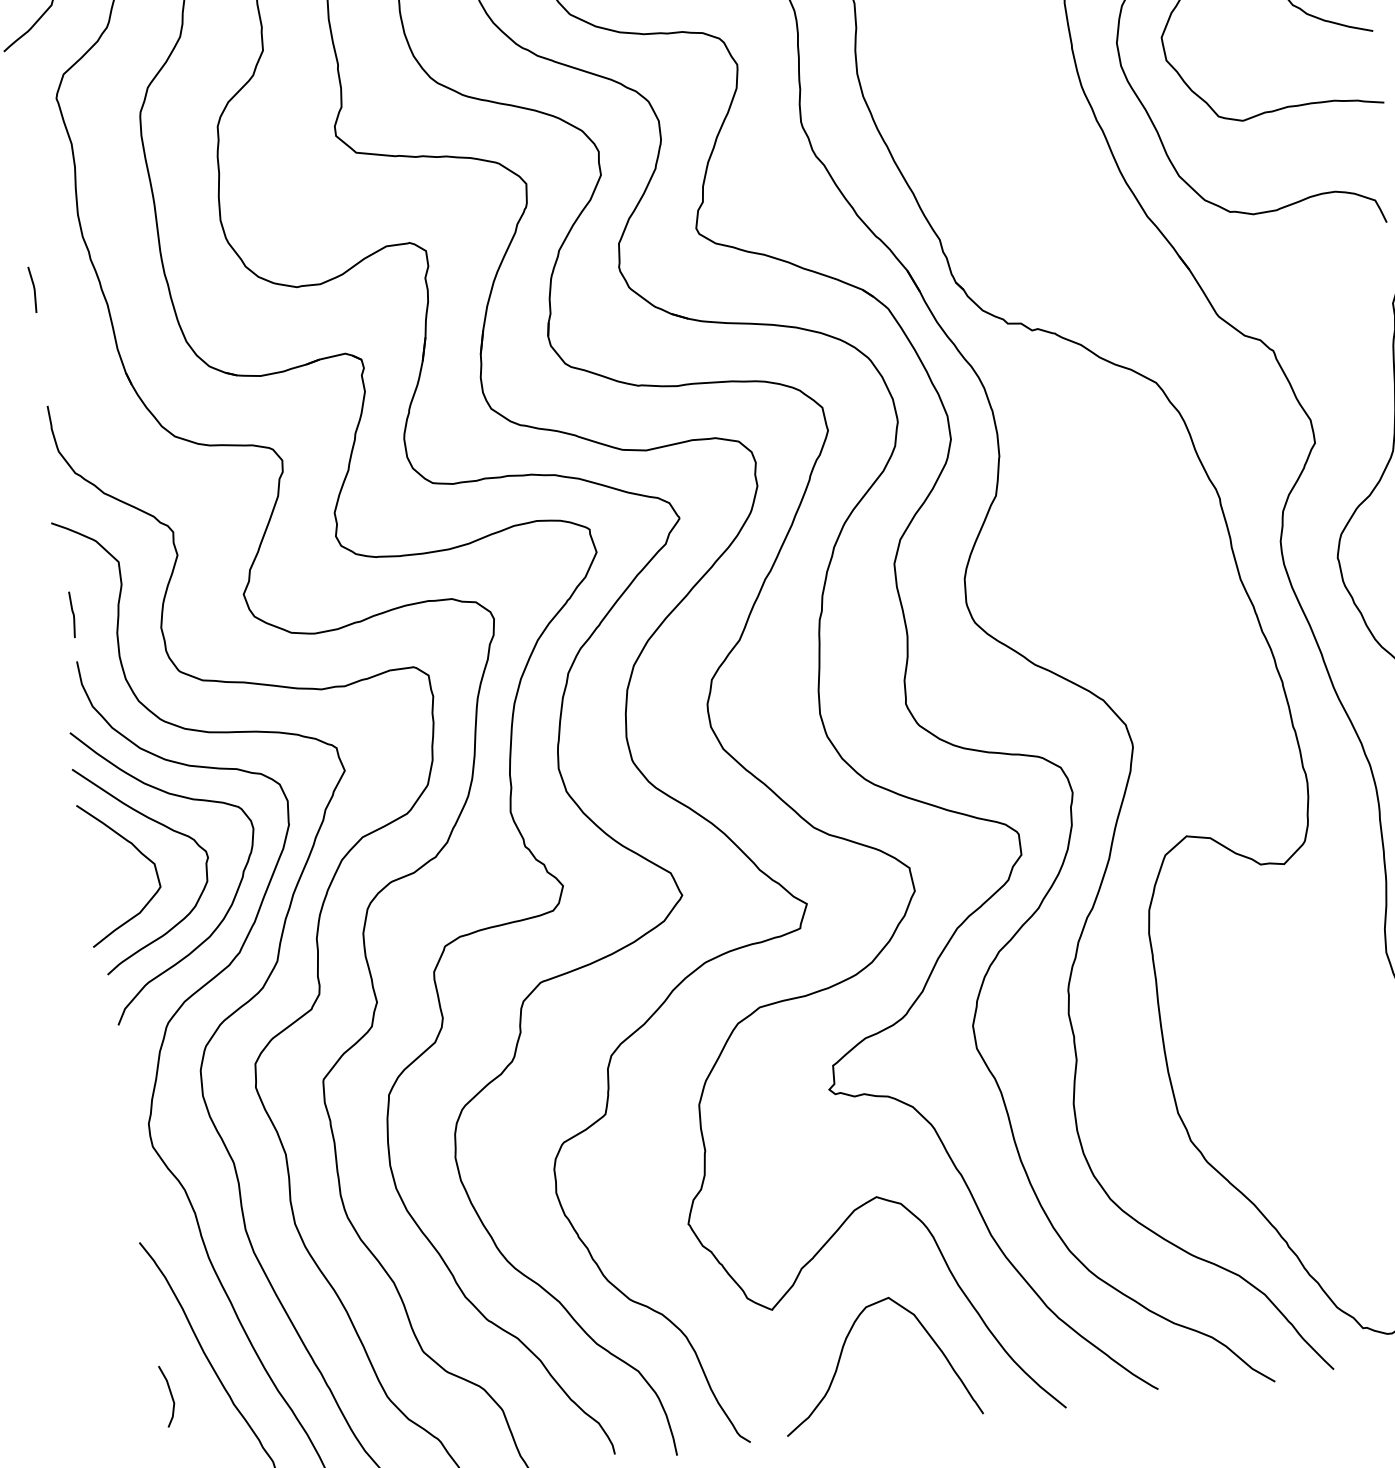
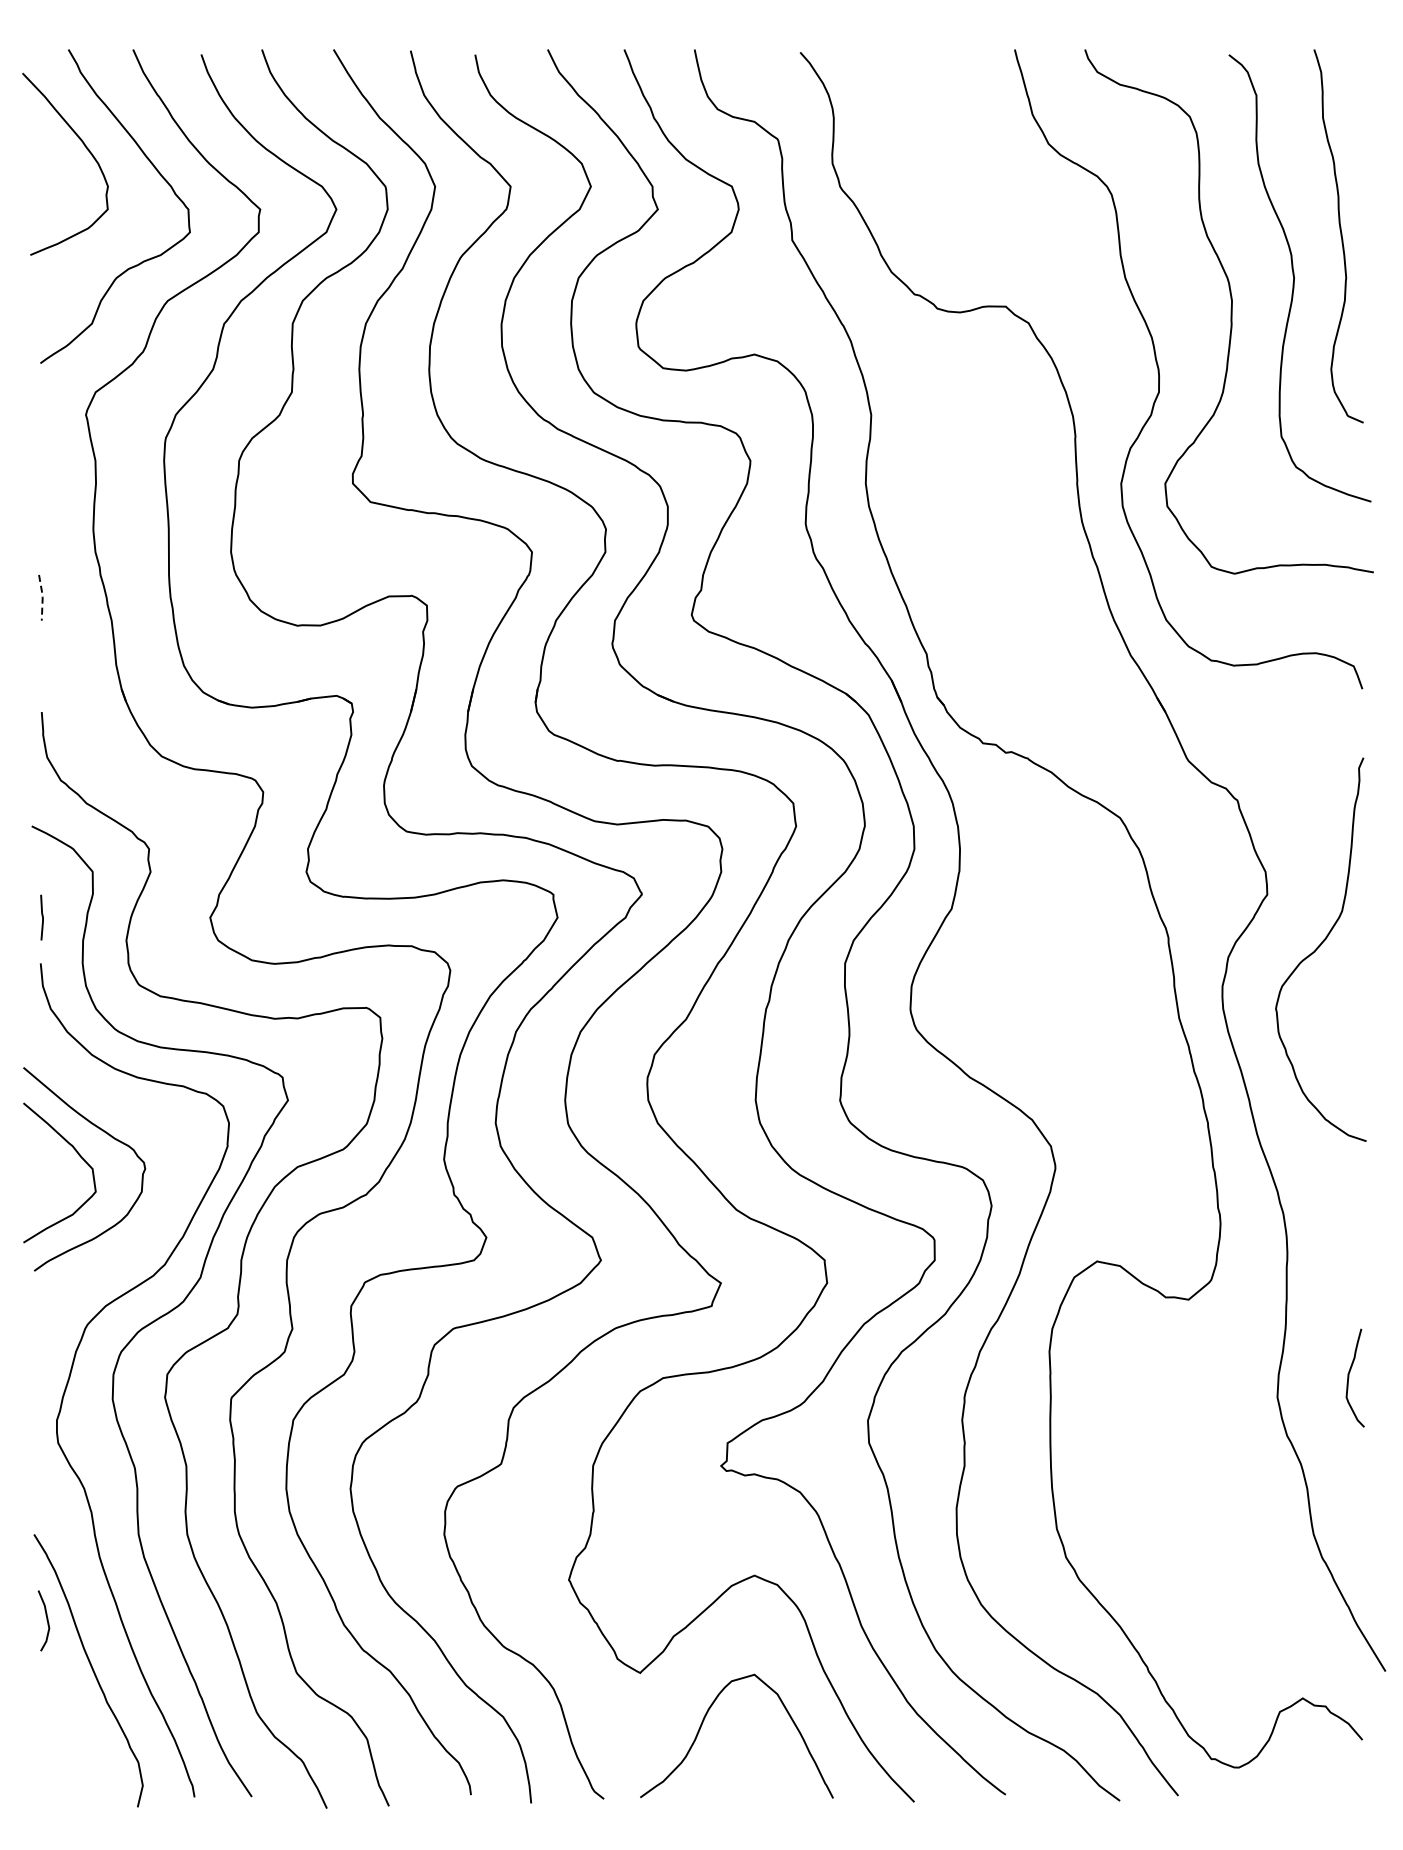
line: (34, 289) -> (42, 597), solid -> dashed
curve: (235, 893) -> (167, 1206), removed
line: (170, 1395) -> (46, 1620), moved

